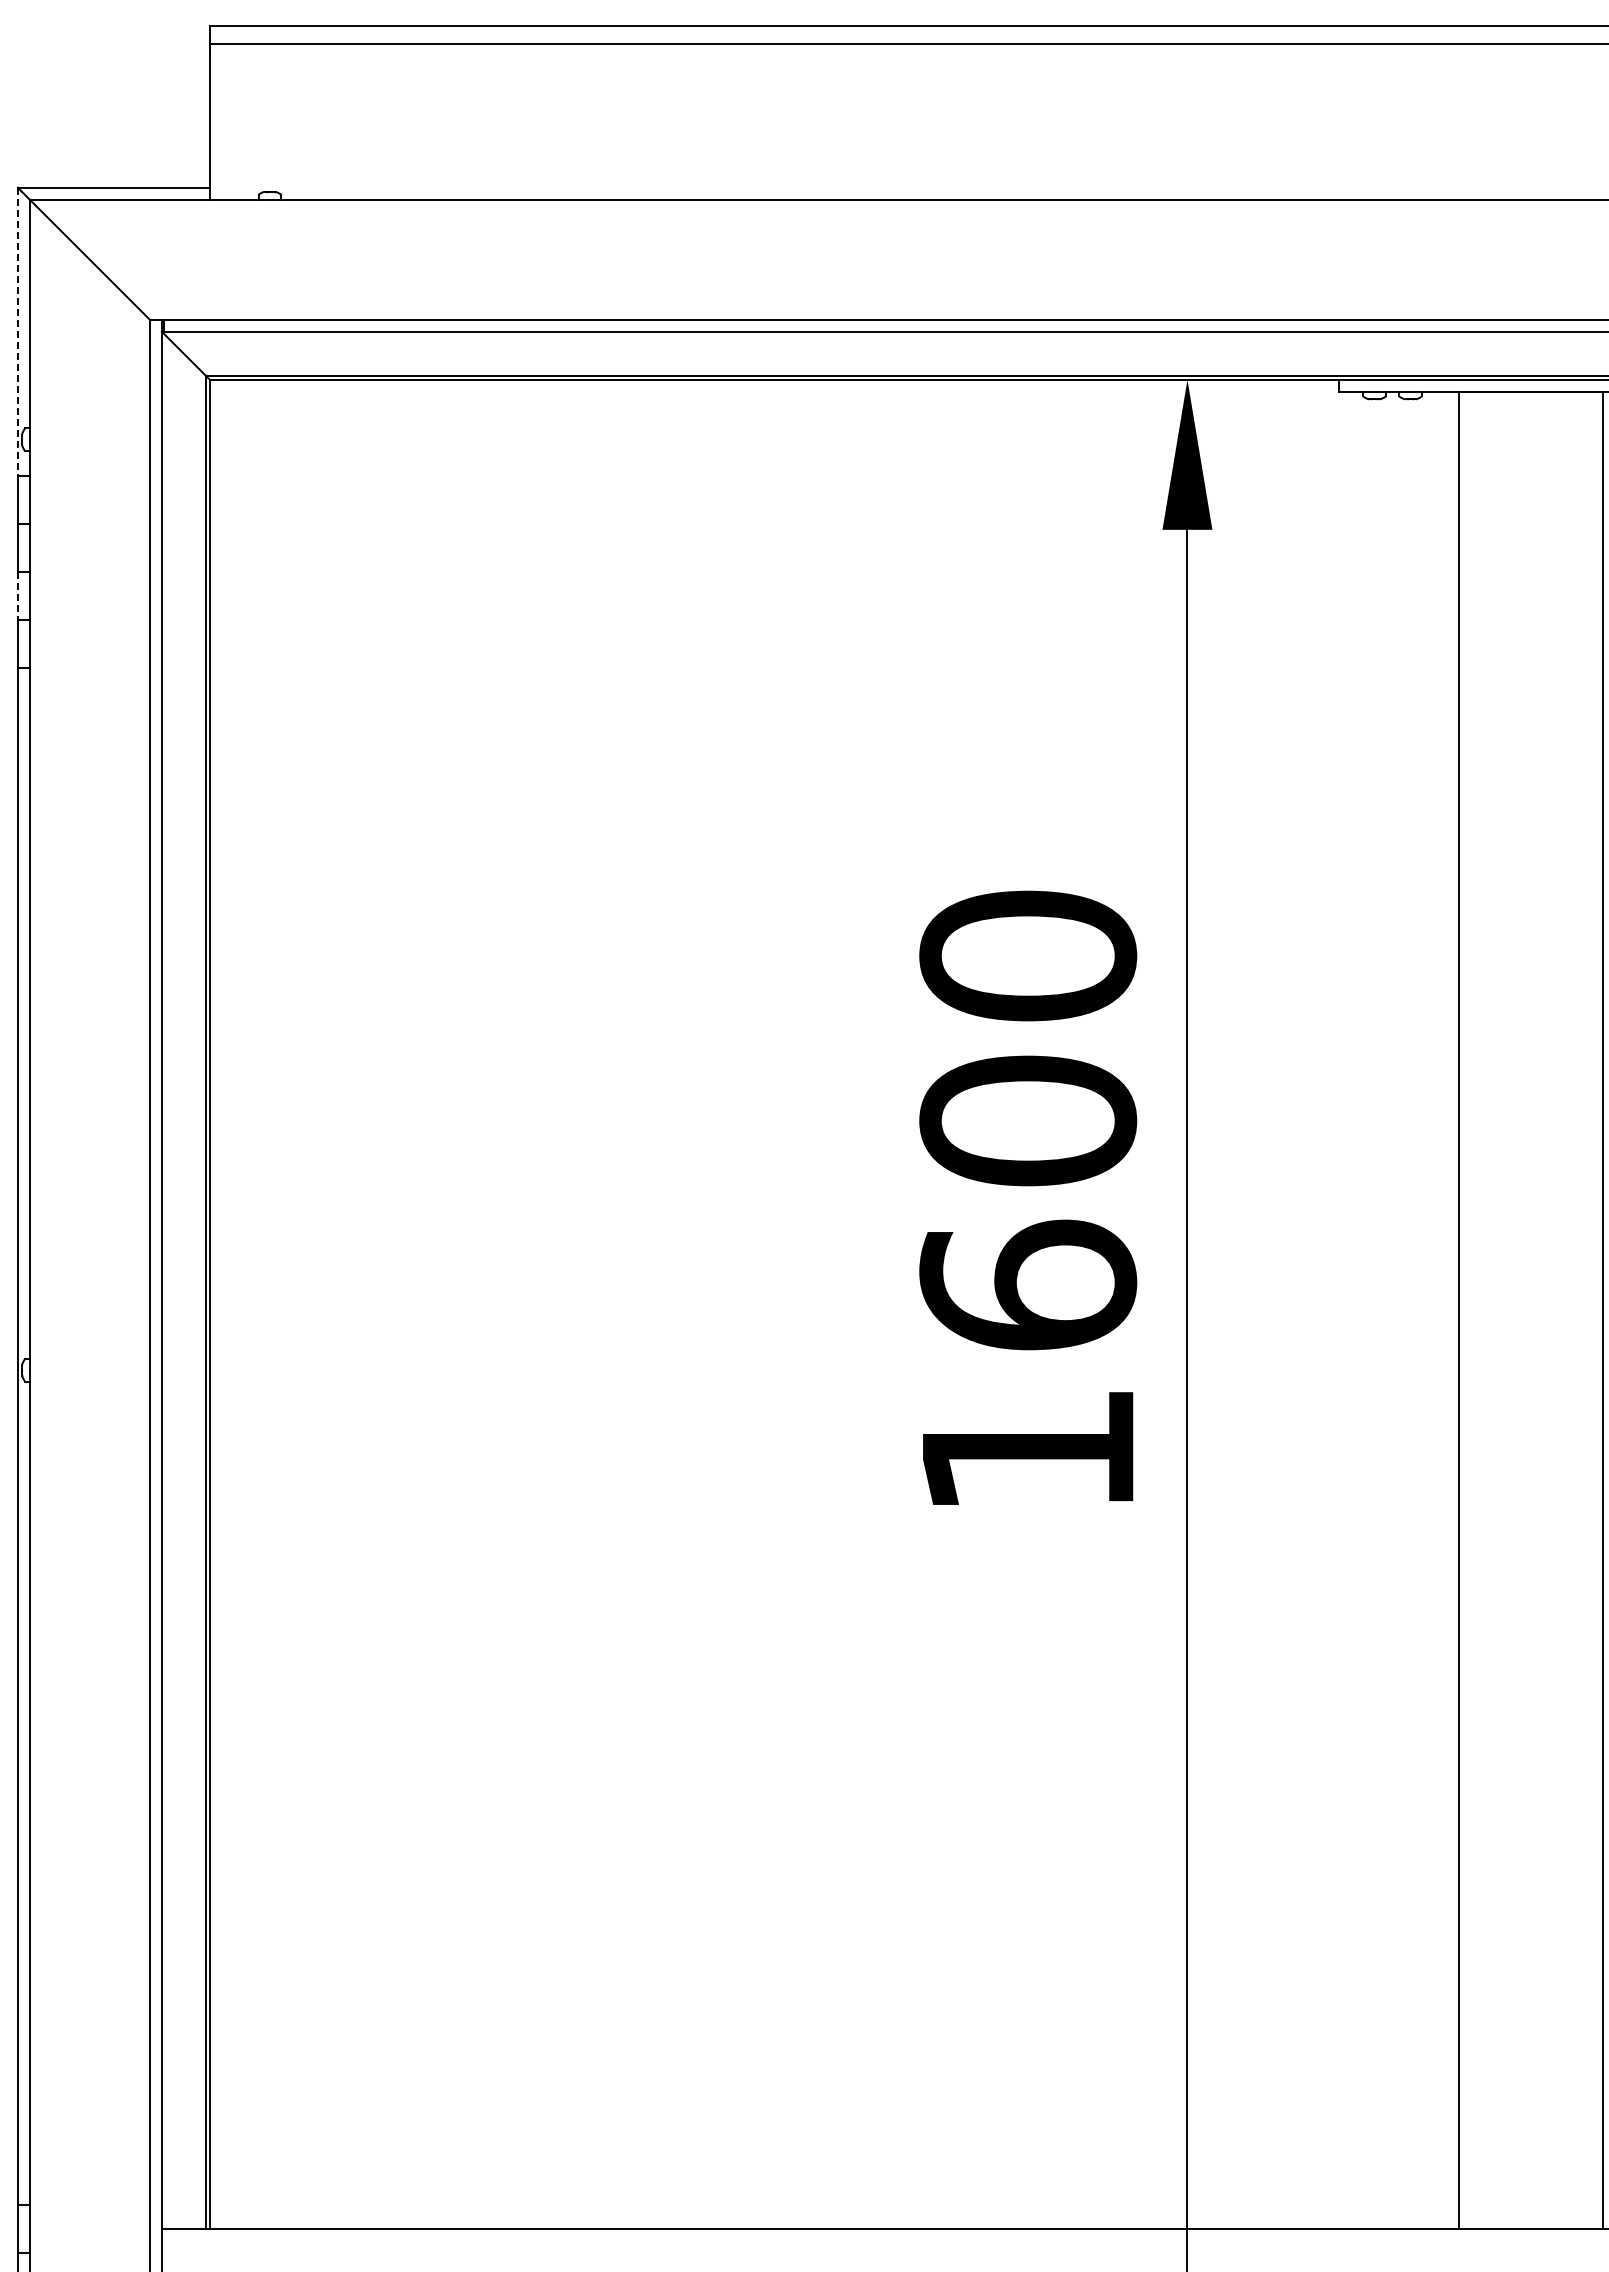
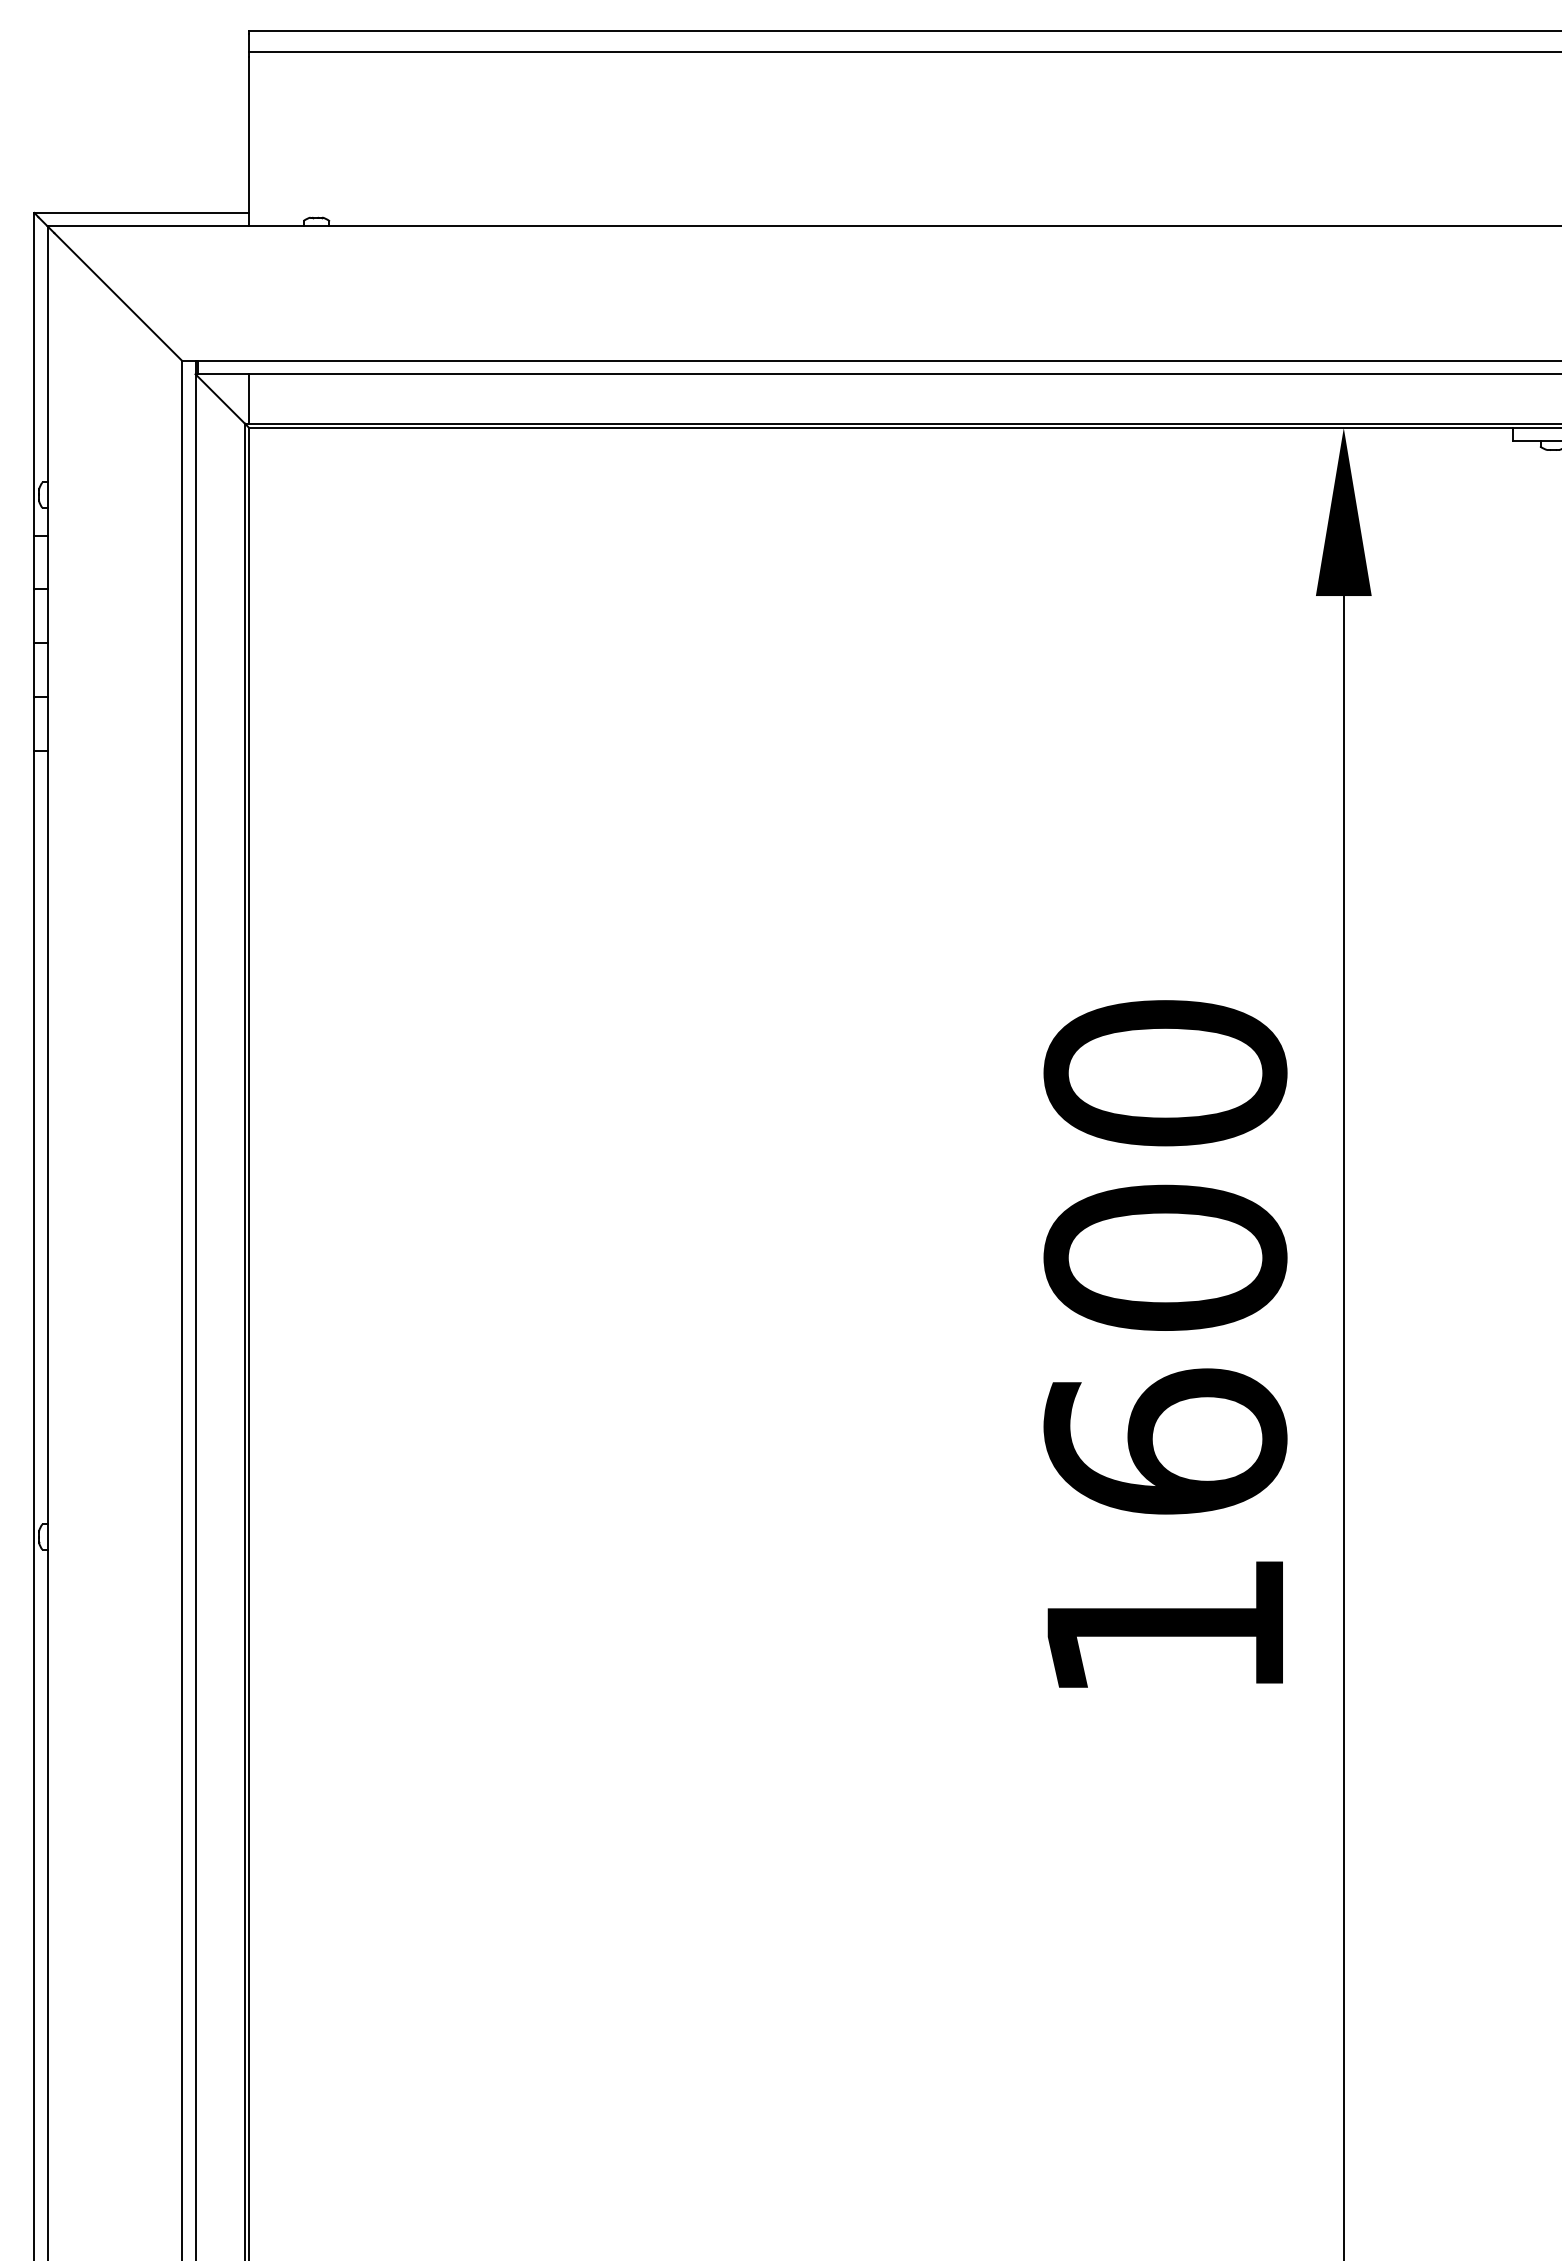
line: (17, 332) -> (33, 375), dashed -> solid
line: (209, 353) -> (248, 398), added
line: (17, 596) -> (33, 670), dashed -> solid

